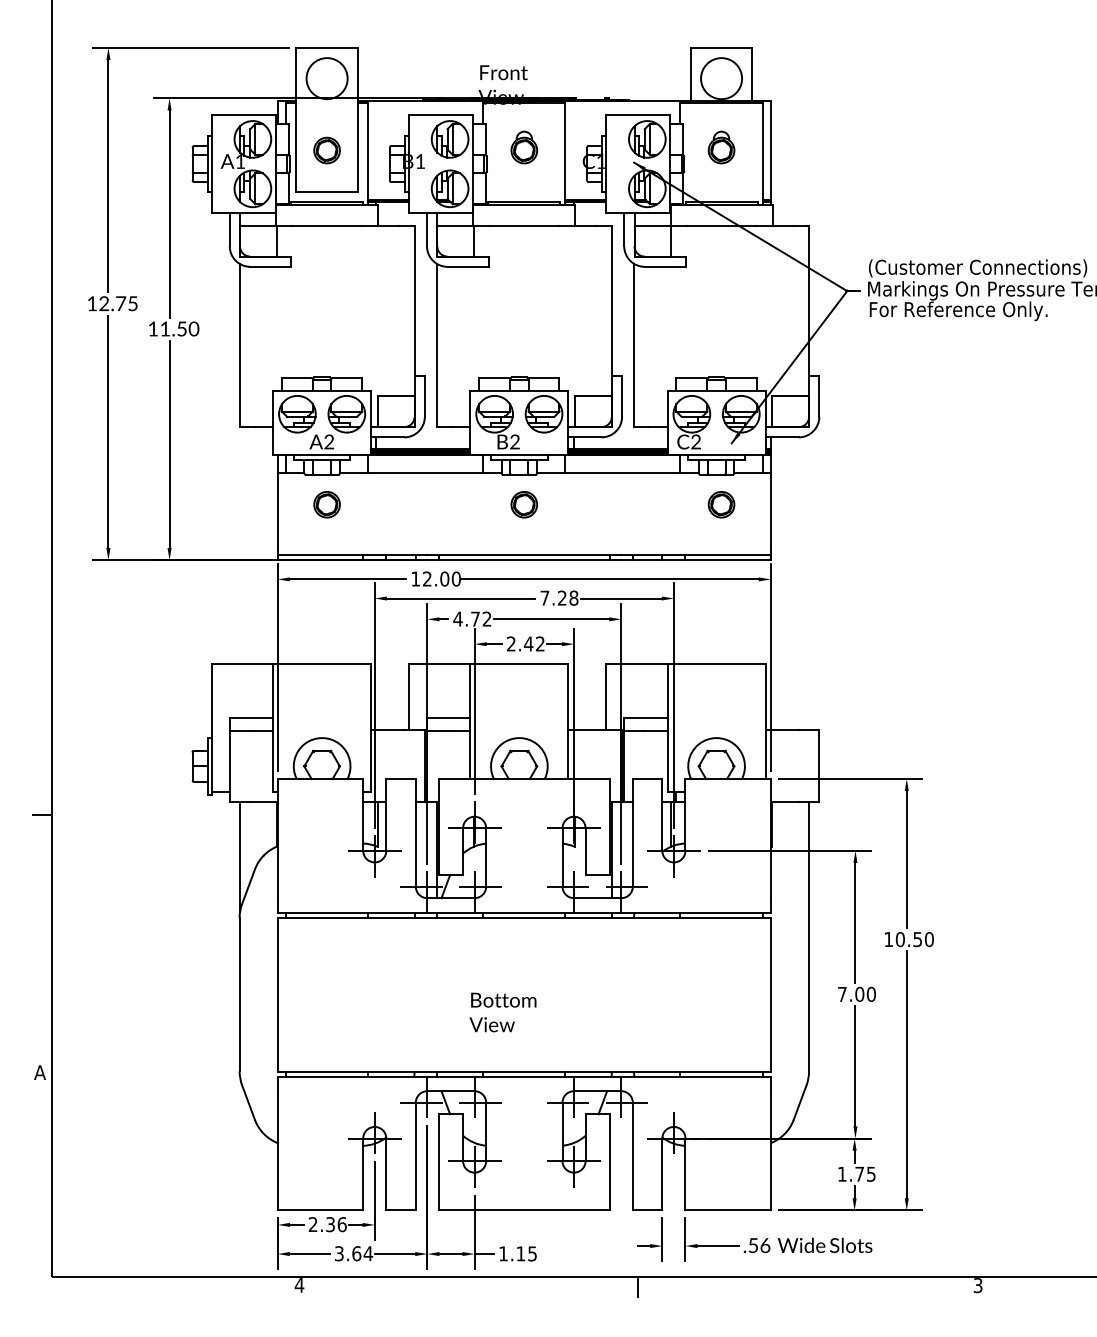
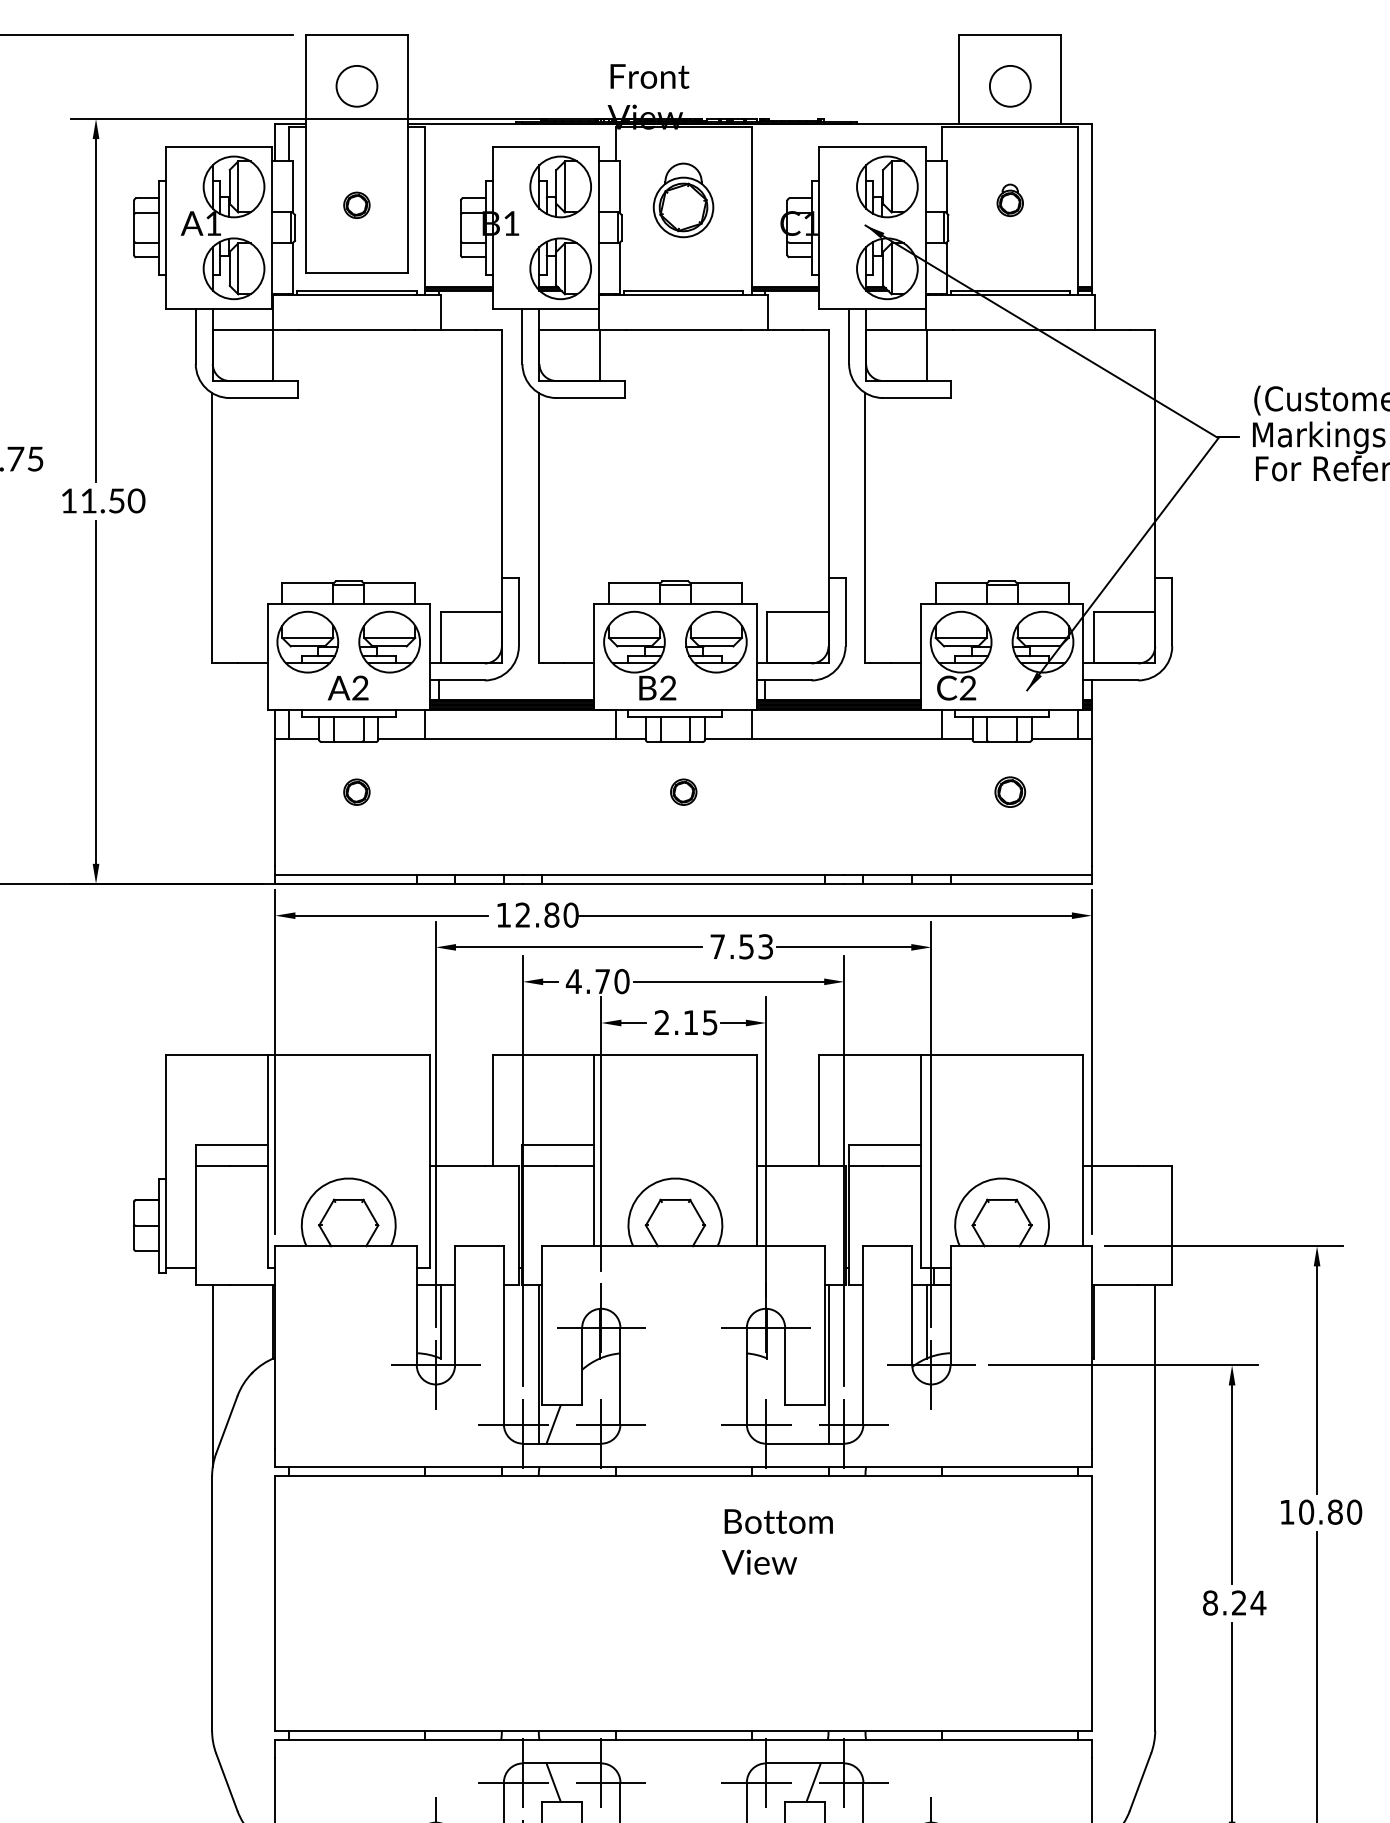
circle: (326, 78) -> (355, 86), size x0.6
circle: (721, 78) -> (1010, 86), size x0.6
part: (524, 147) -> (683, 200), size x1.4
part: (721, 147) -> (1010, 200), size x0.6
part: (326, 150) -> (355, 205), size x0.6
part: (326, 504) -> (355, 791), size x0.6
part: (524, 504) -> (683, 791), size x0.6
part: (721, 504) -> (1010, 791), size x0.7
text: (444, 578) -> (551, 914), 12.00 -> 12.80
text: (568, 597) -> (756, 945), 7.28 -> 7.53
text: (486, 618) -> (620, 980), 4.72 -> 4.70
text: (533, 643) -> (698, 1021), 2.42 -> 2.15
text: (917, 939) -> (1334, 1512), 10.50 -> 10.80
text: (857, 993) -> (1235, 1601), 7.00 -> 8.24
text: (502, 1012) -> (776, 1541), moved

